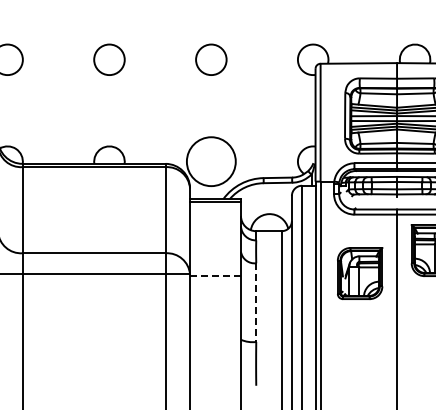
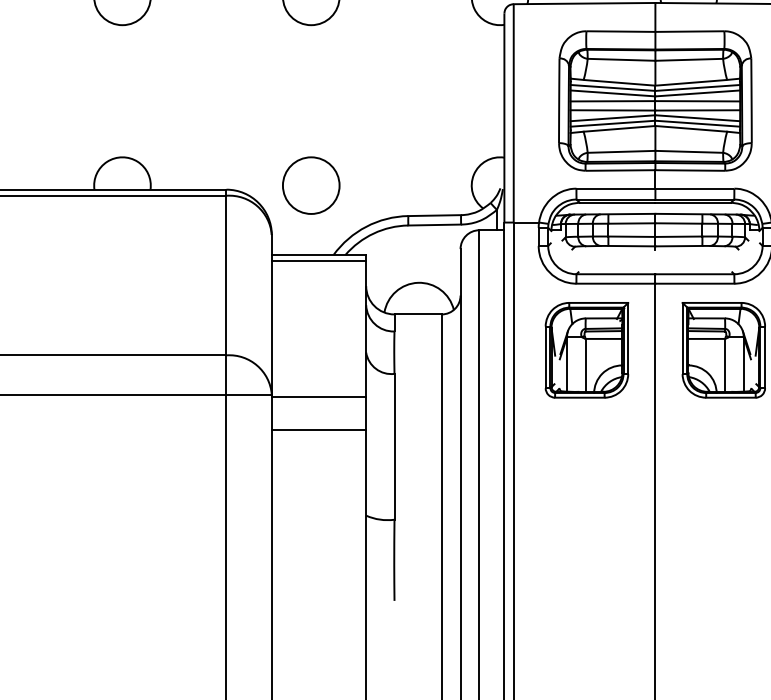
circle: (211, 161) -> (311, 185), size x0.62
part: (360, 273) -> (587, 350), moved
line: (216, 275) -> (320, 396), dashed -> solid
line: (215, 293) -> (318, 429), added
line: (256, 303) -> (394, 448), dashed -> solid

